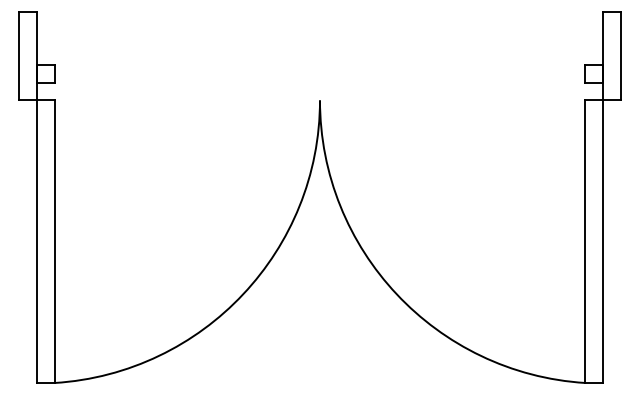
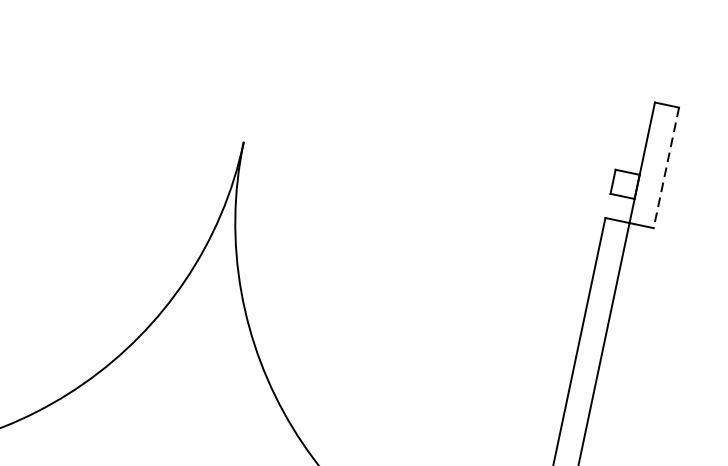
line: (620, 56) -> (665, 168), solid -> dashed

